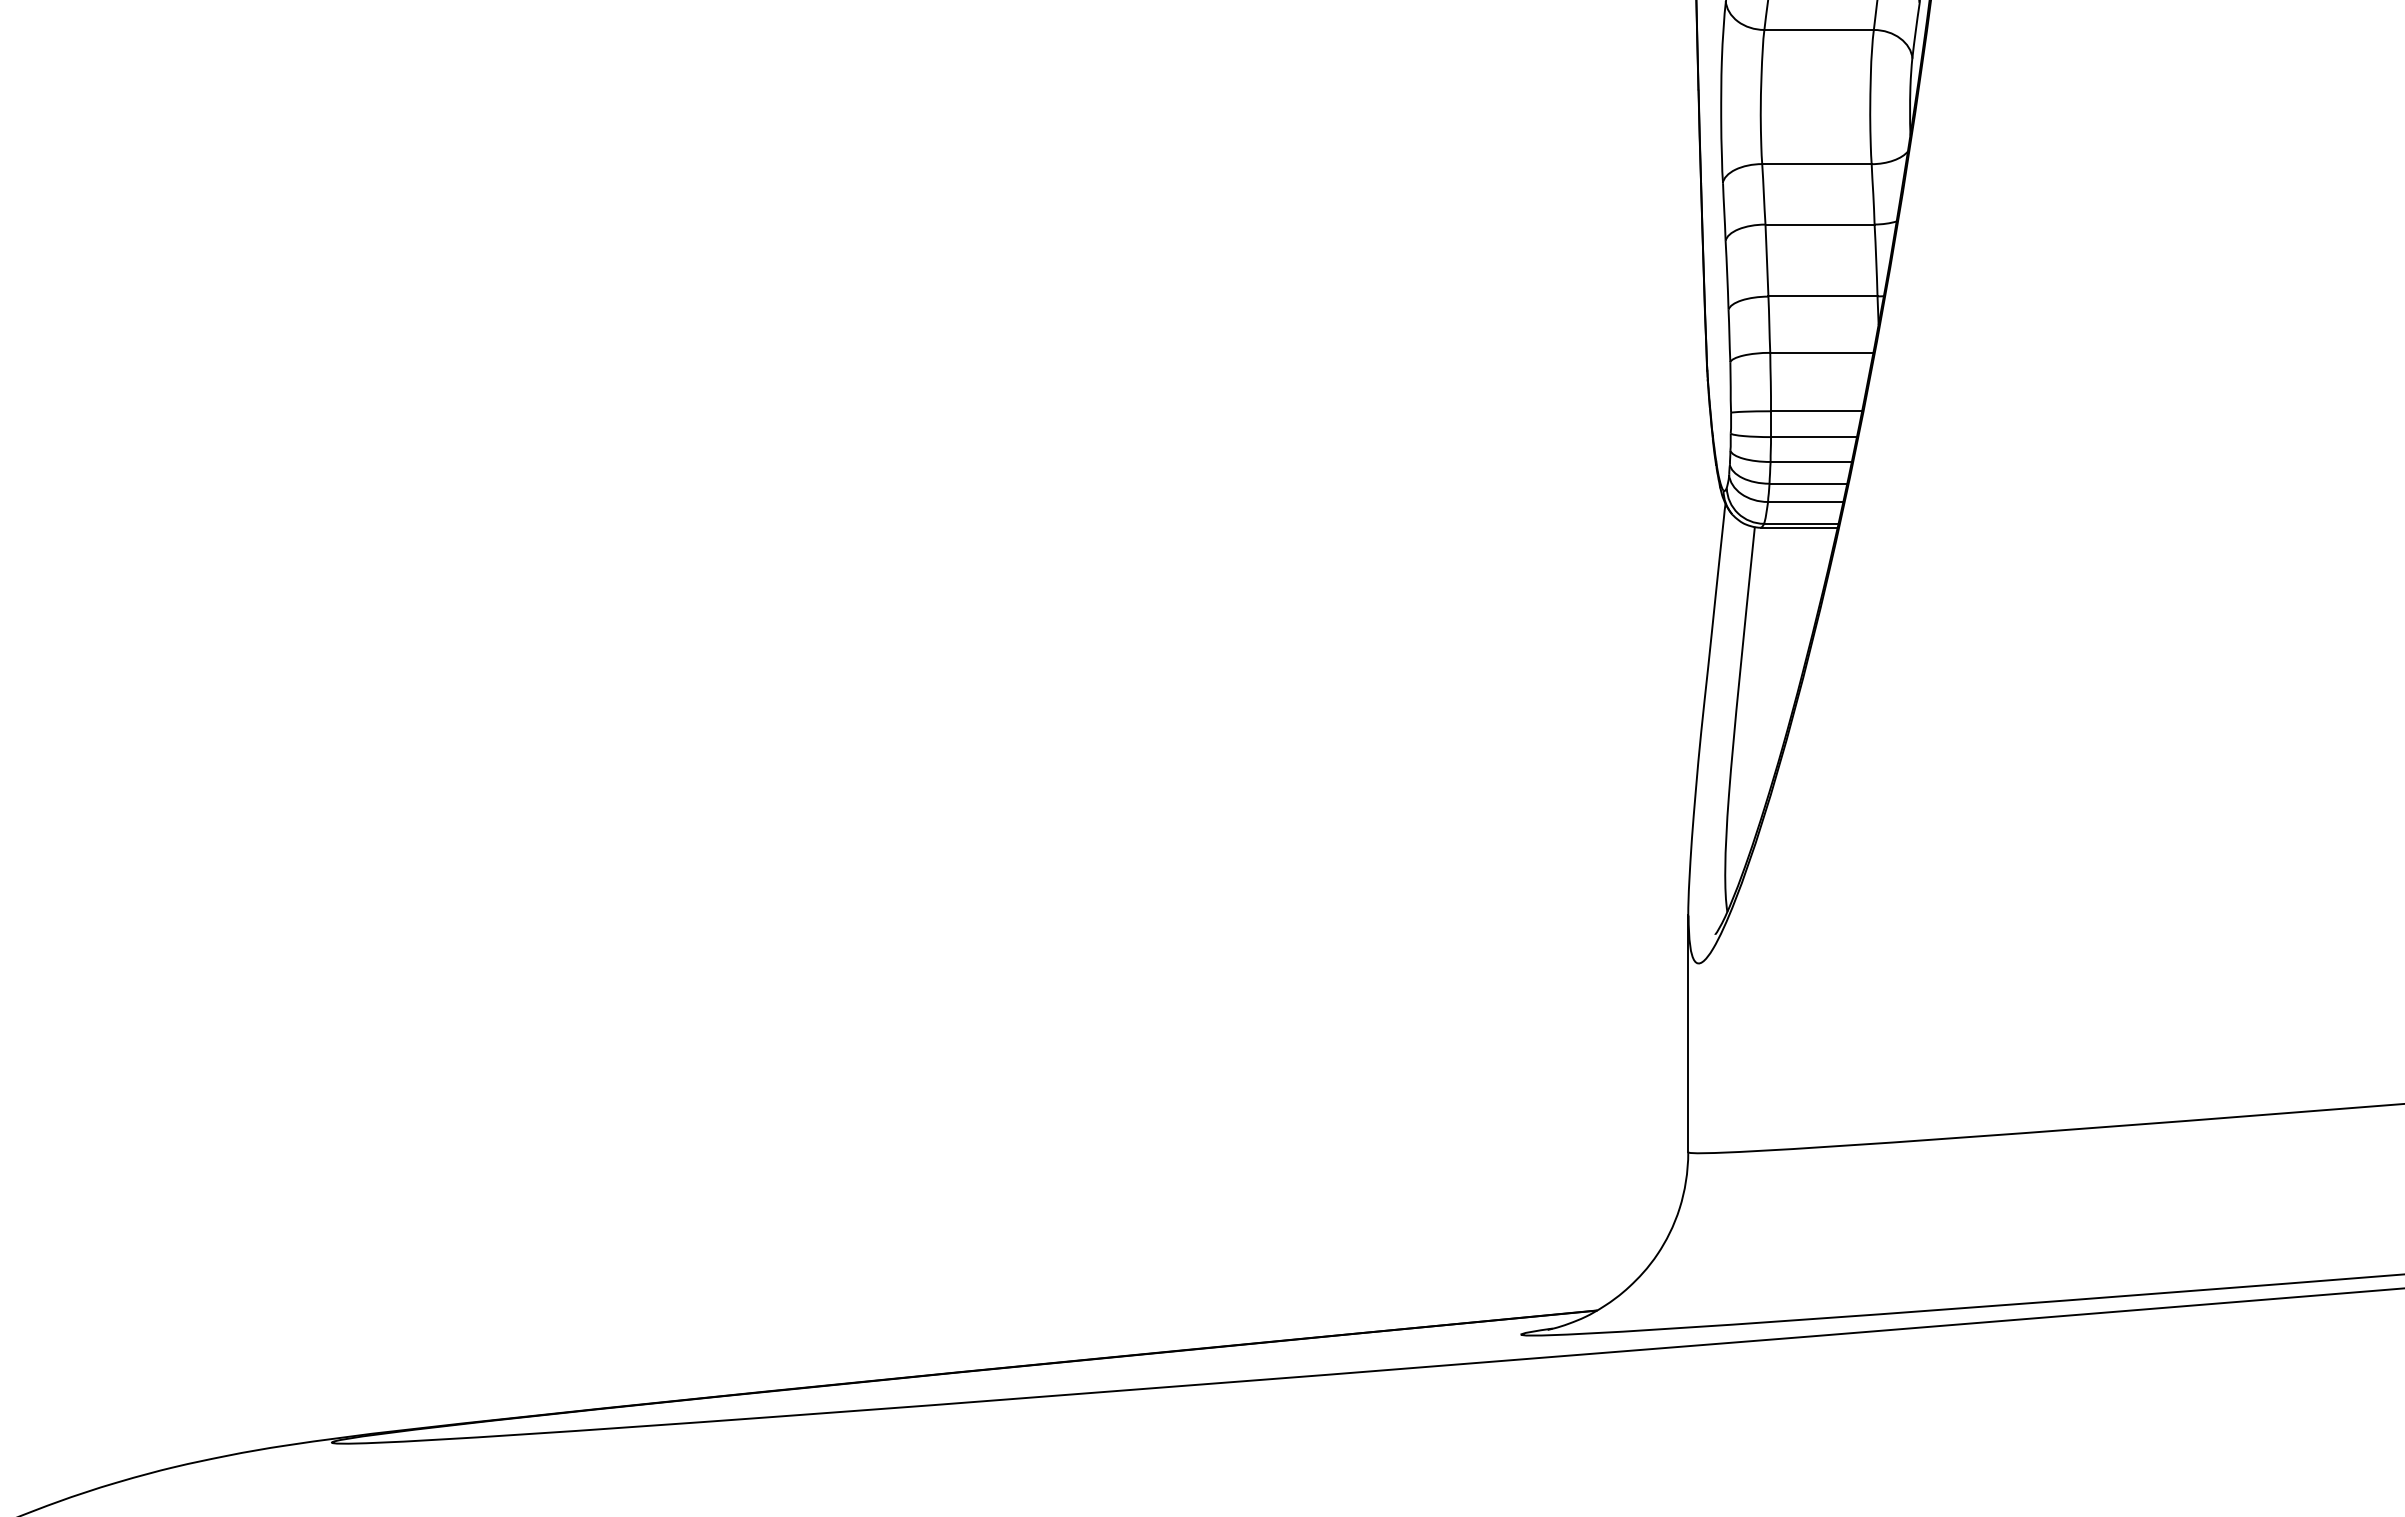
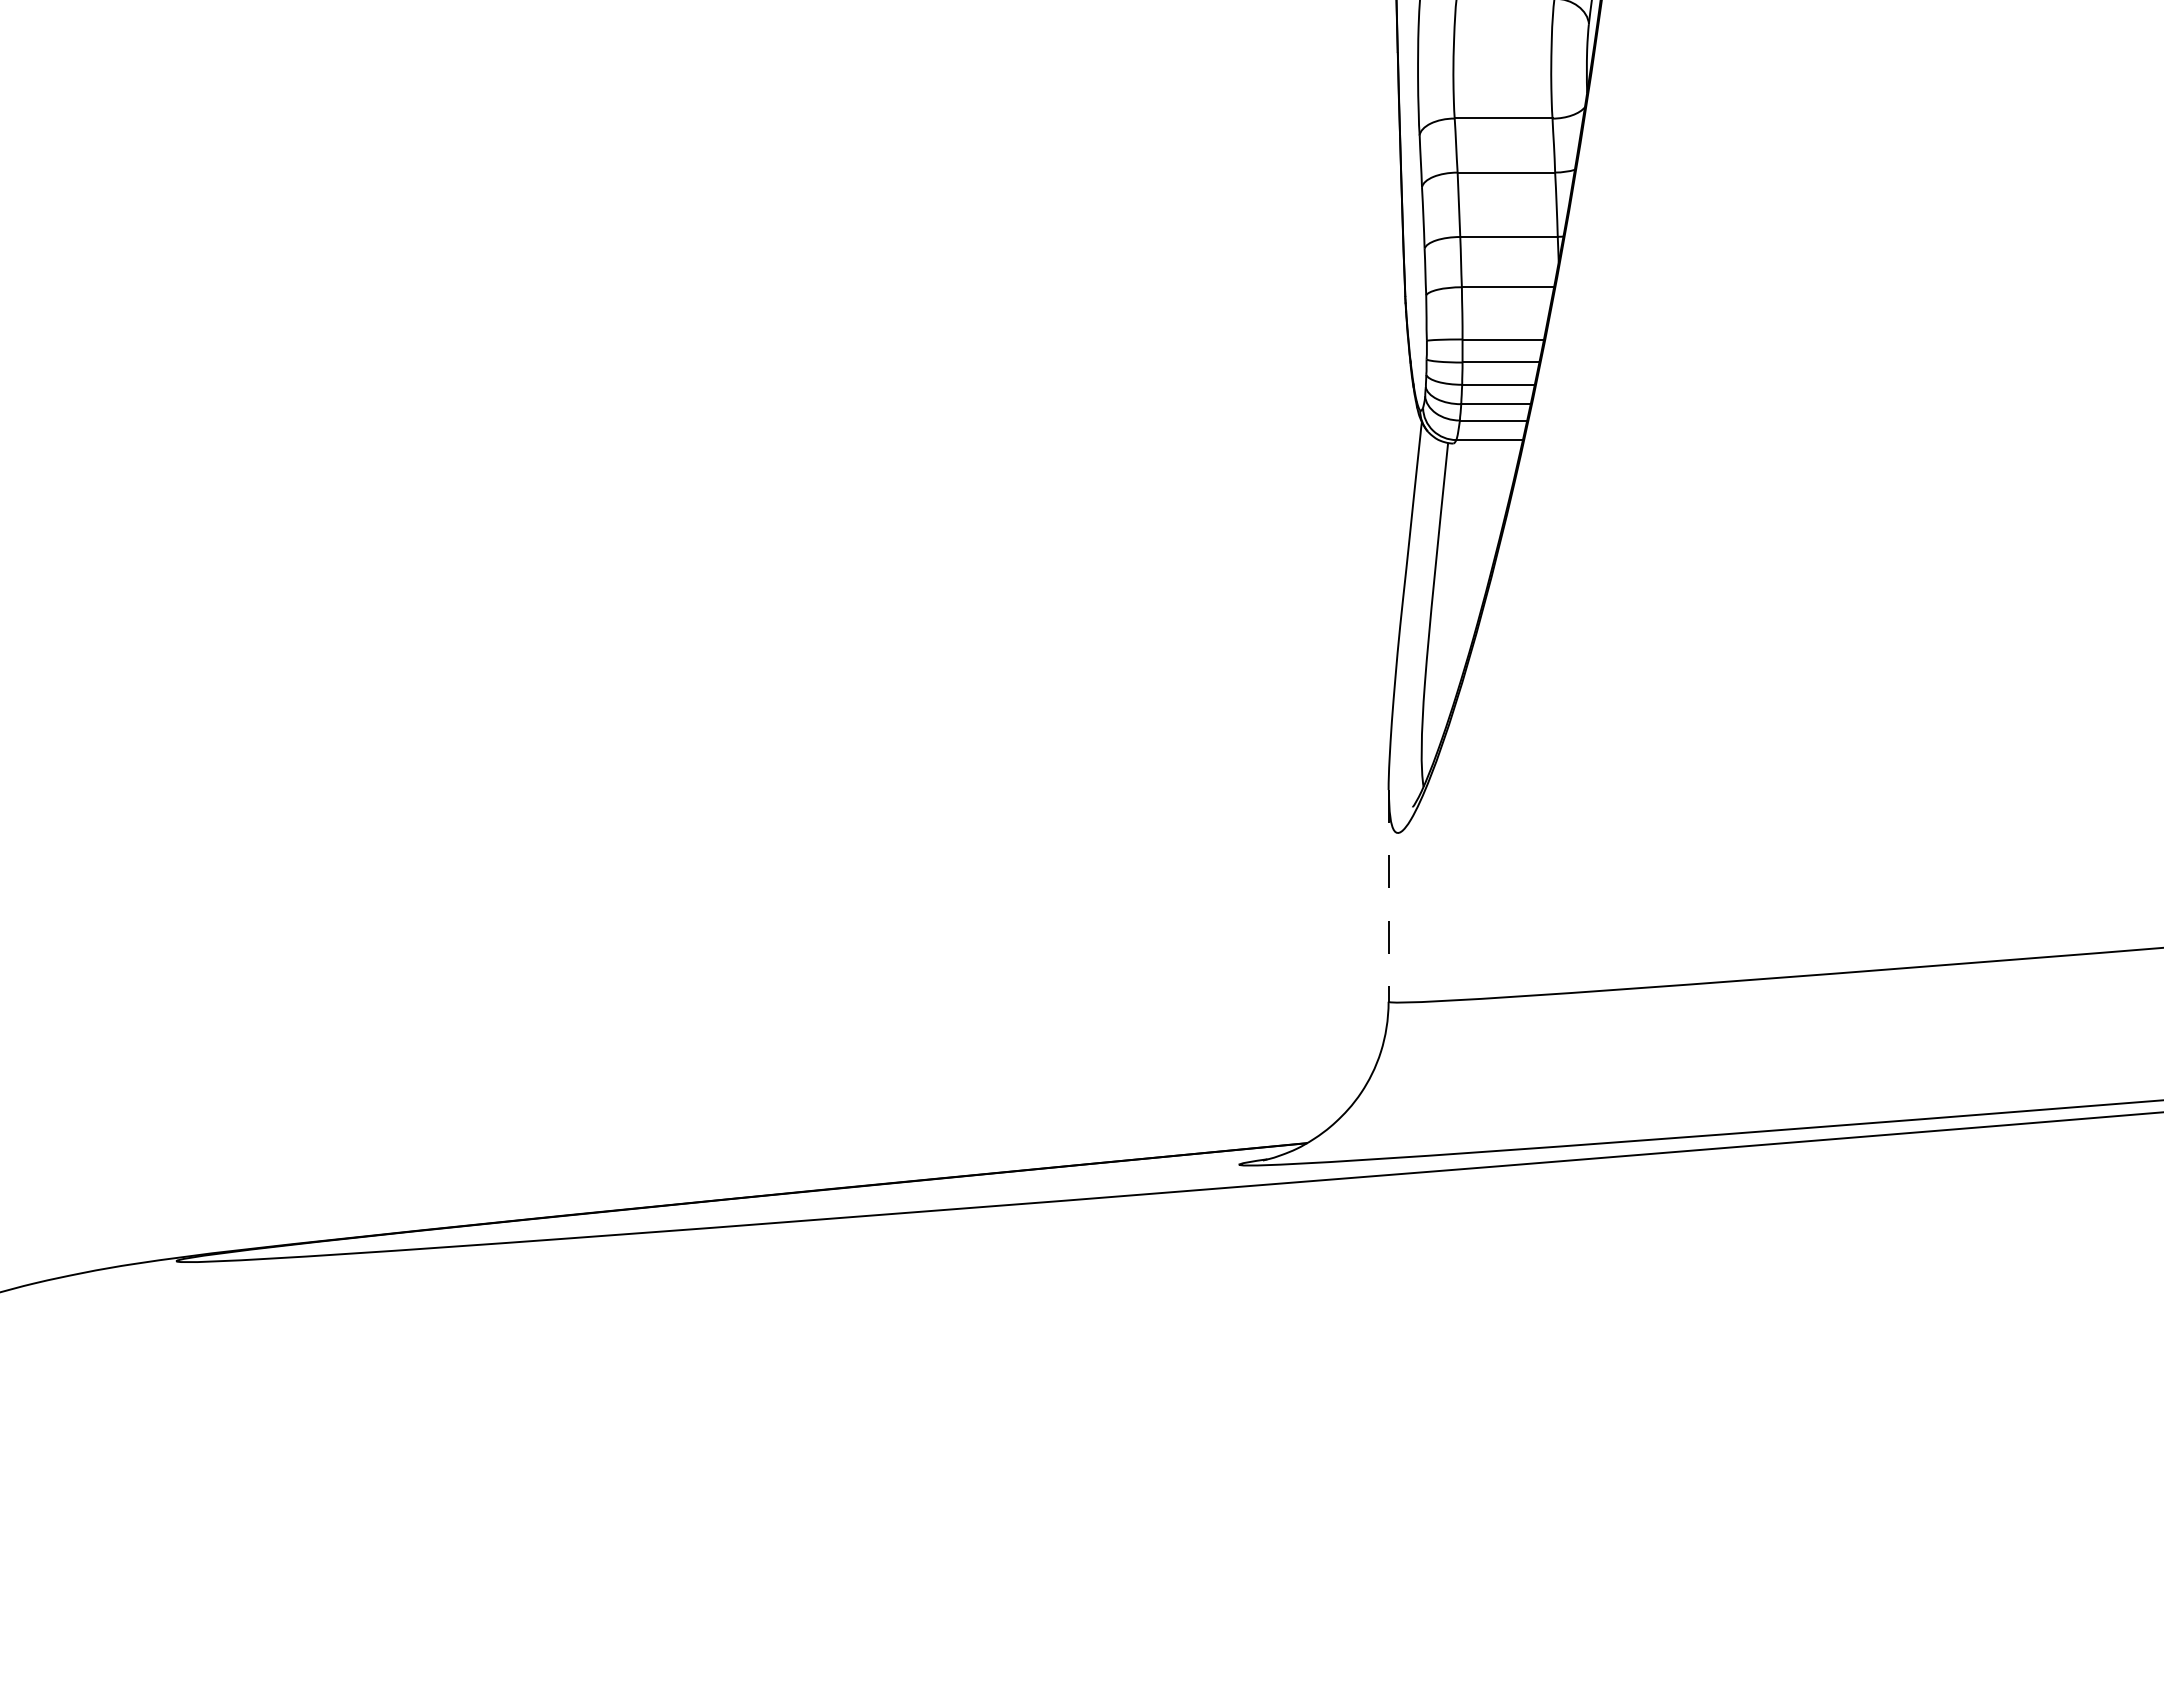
line: (1798, 527) -> (1487, 443), removed
line: (1688, 1033) -> (1388, 895), solid -> dashed

